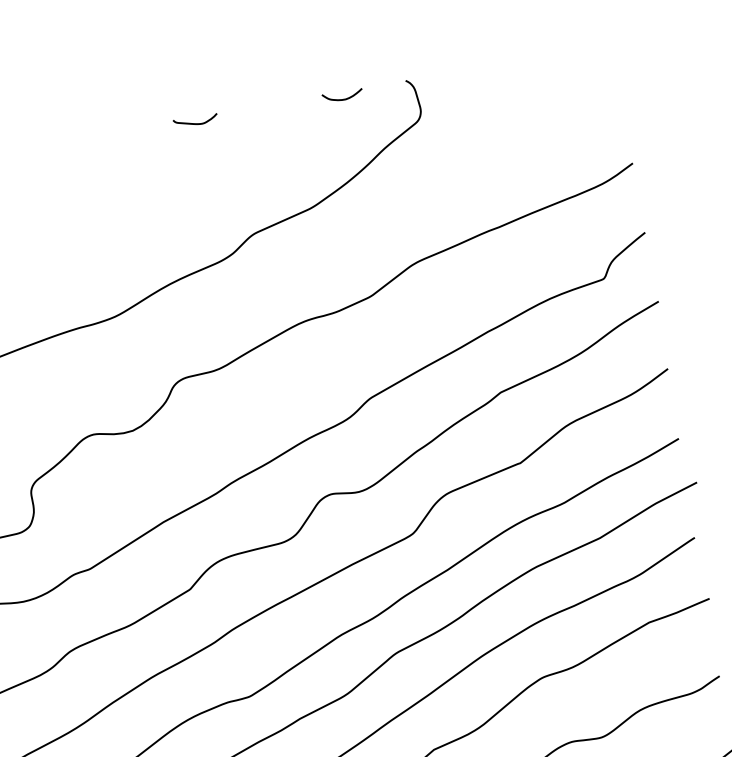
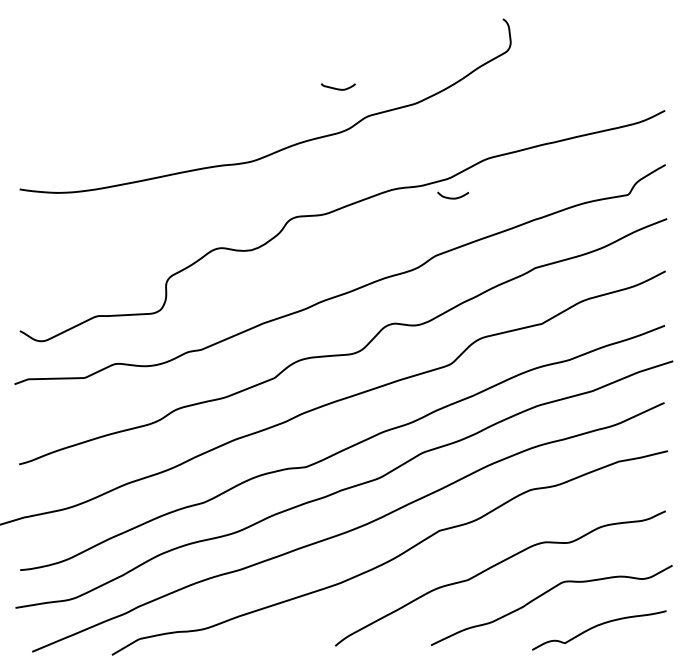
curve: (343, 98) -> (453, 197), moved
curve: (194, 123) -> (337, 88), moved

